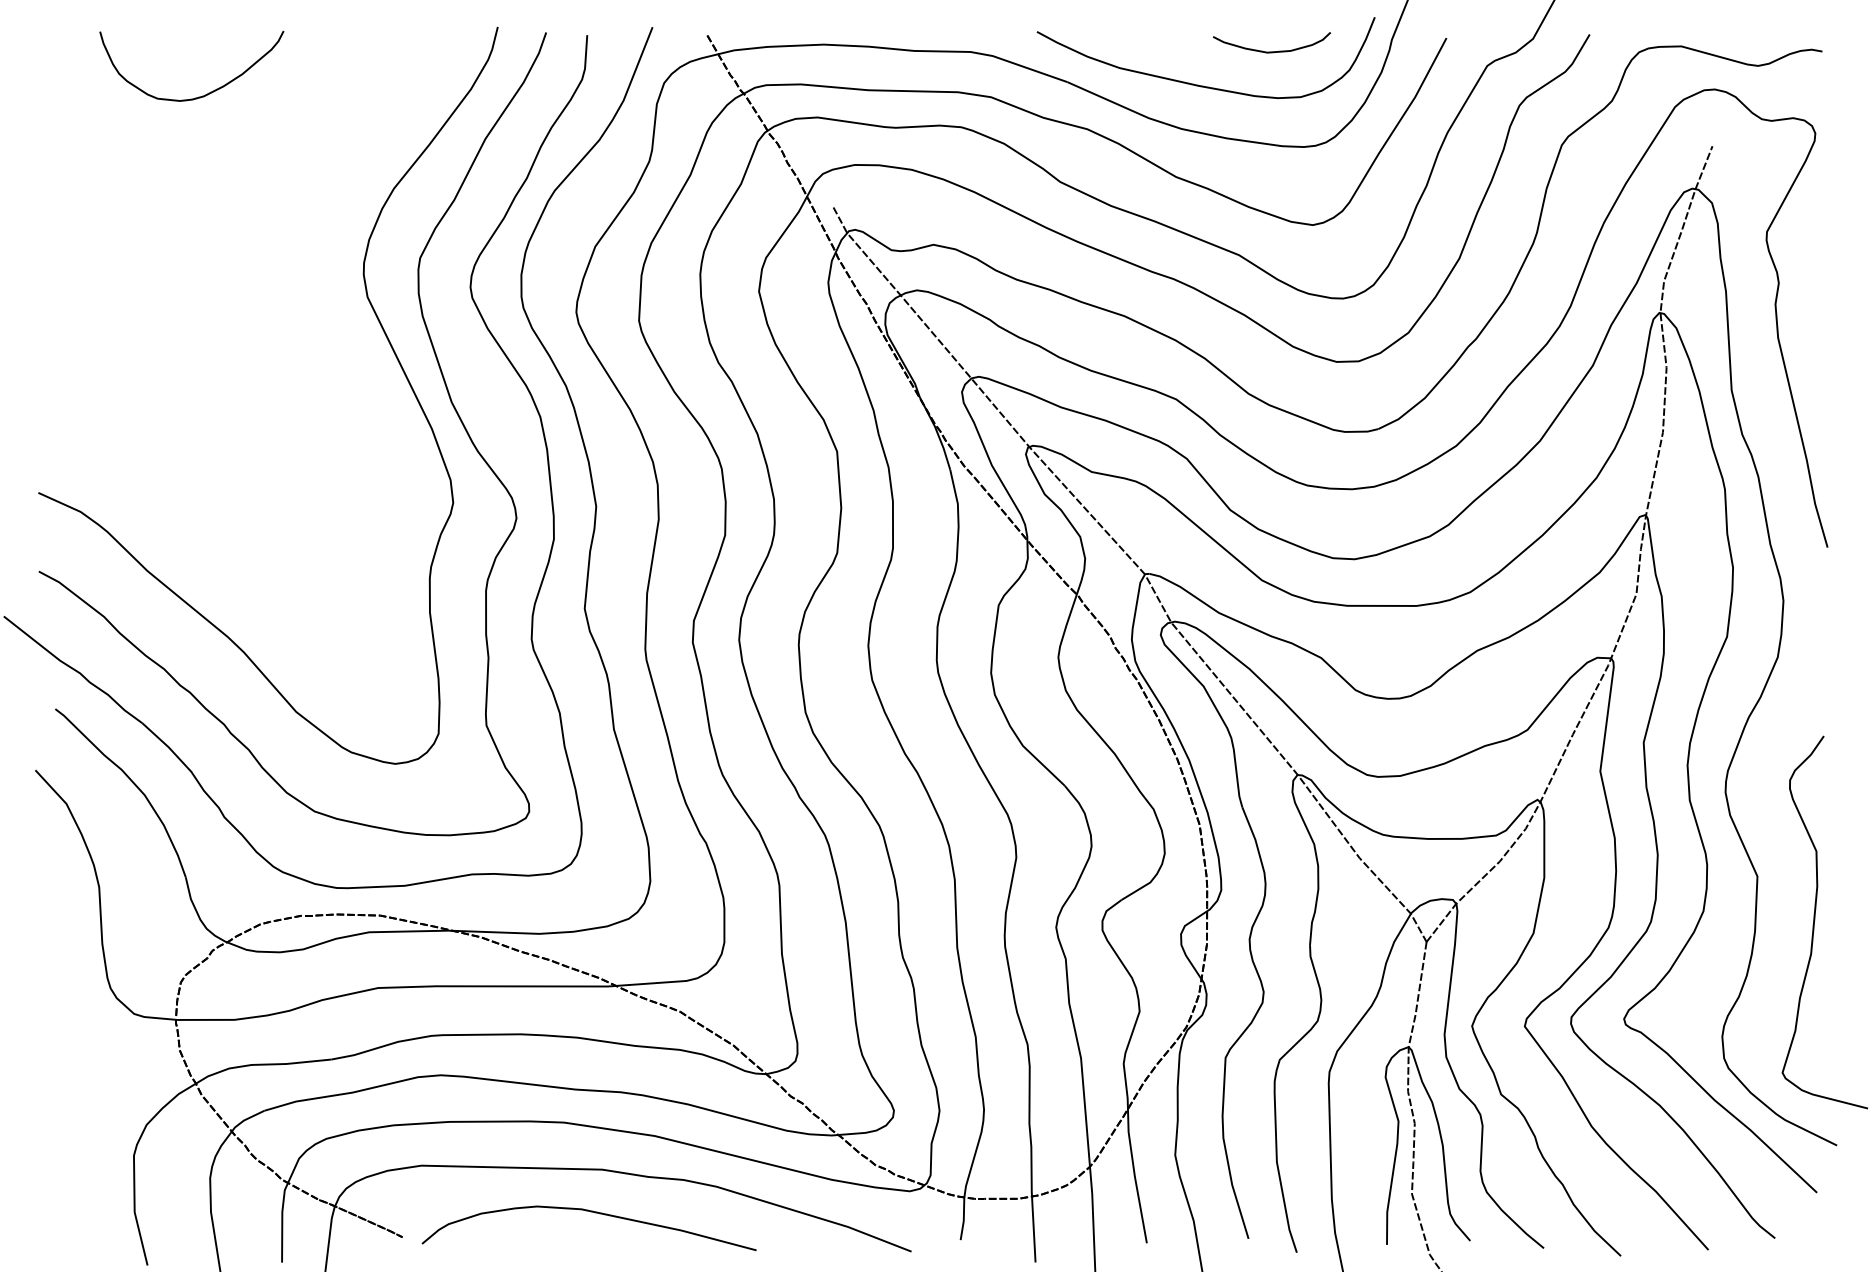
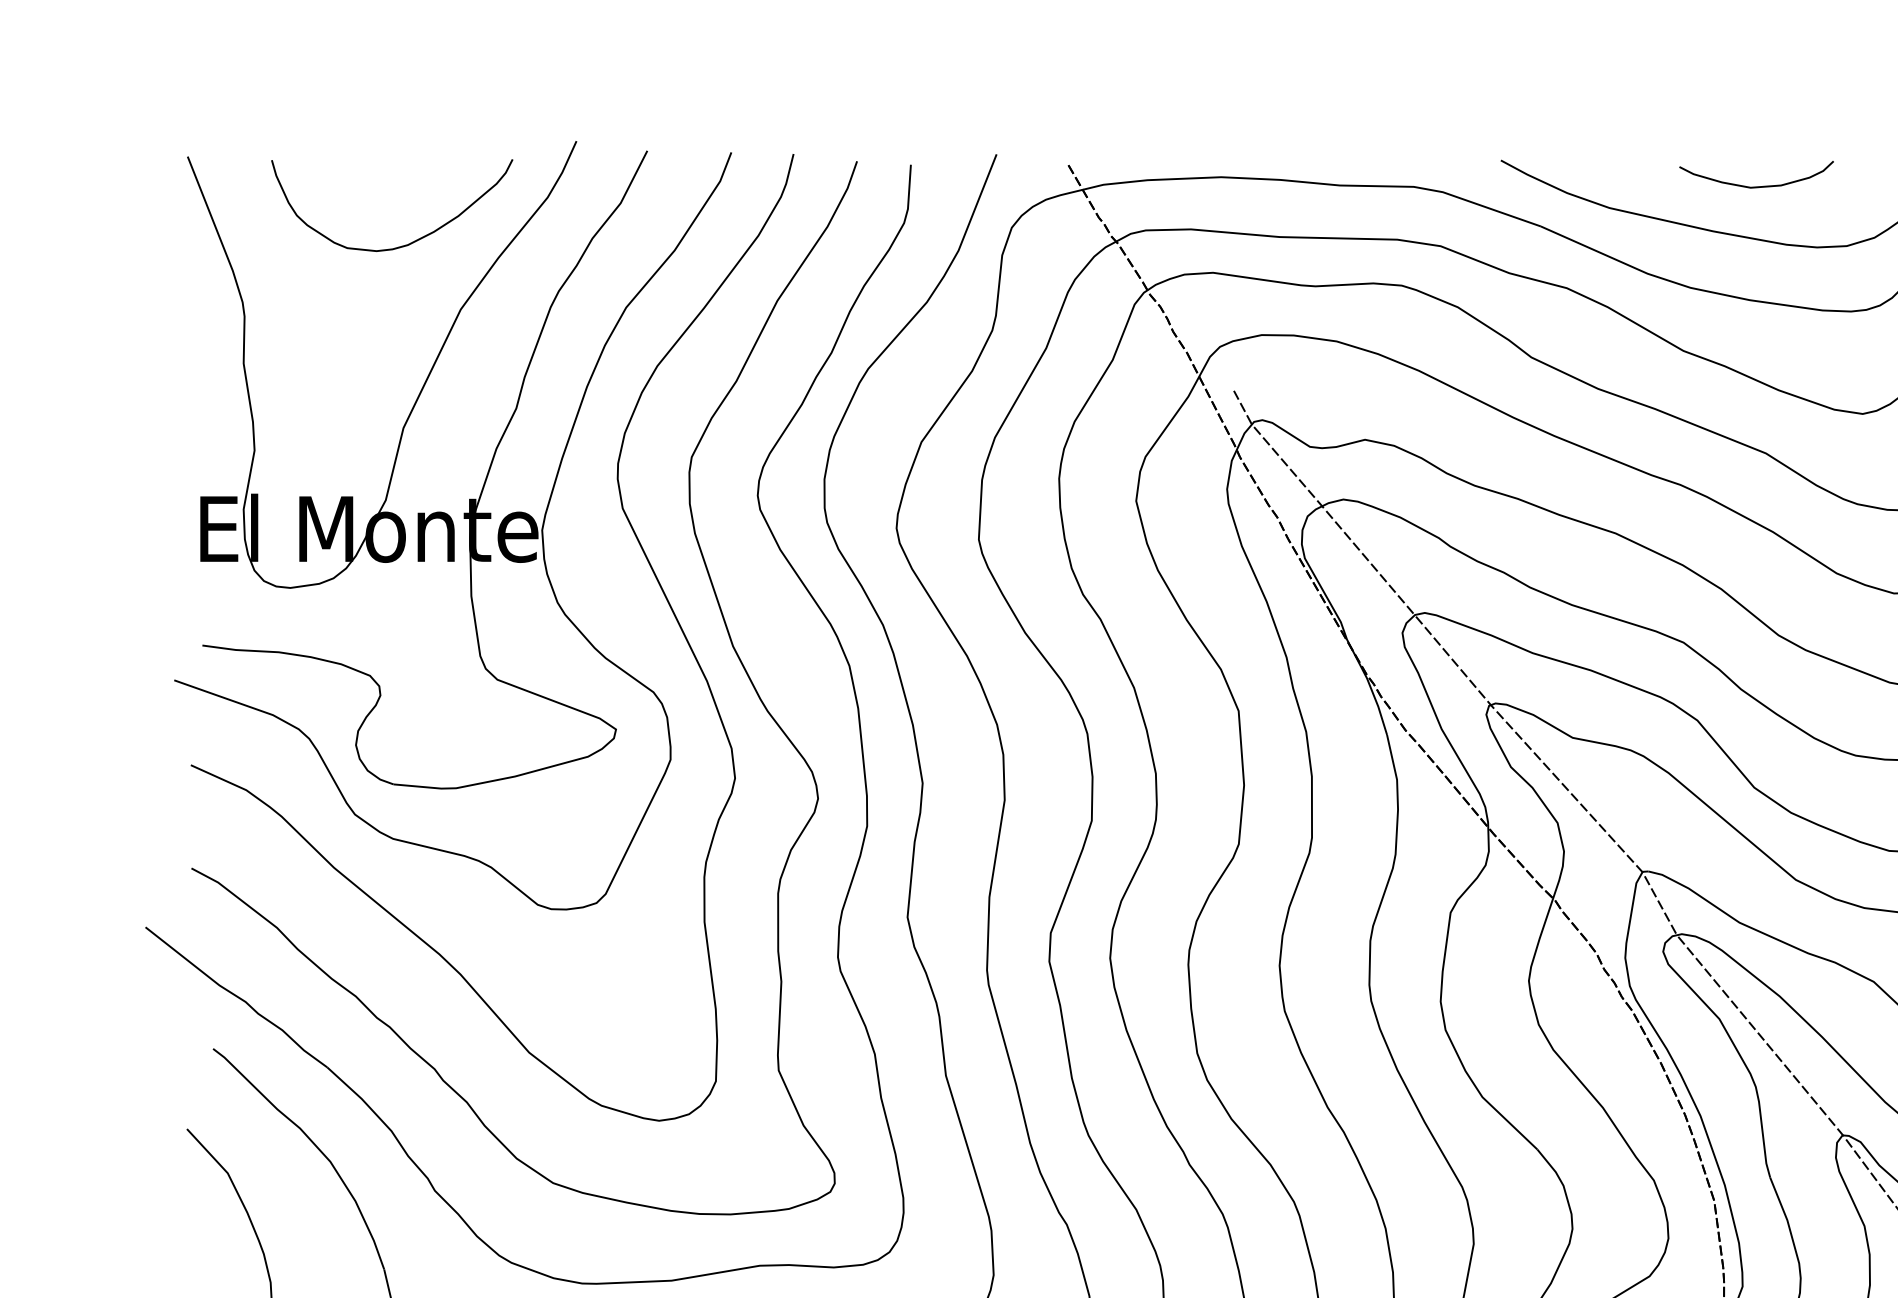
curve: (1271, 51) -> (1756, 186), moved
part: (238, 310) -> (453, 525), added

